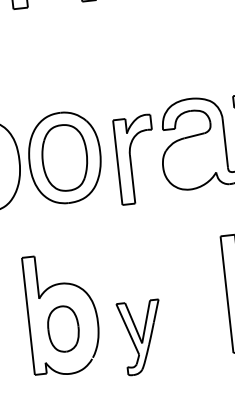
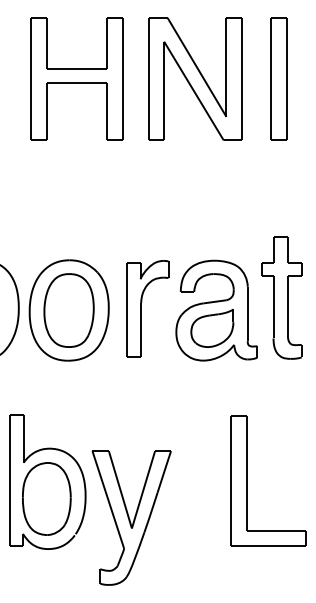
part: (195, 158) -> (212, 327), added
part: (136, 159) -> (147, 308), moved
part: (63, 328) -> (46, 498), size x1.43
part: (141, 337) -> (131, 517), size x1.67

